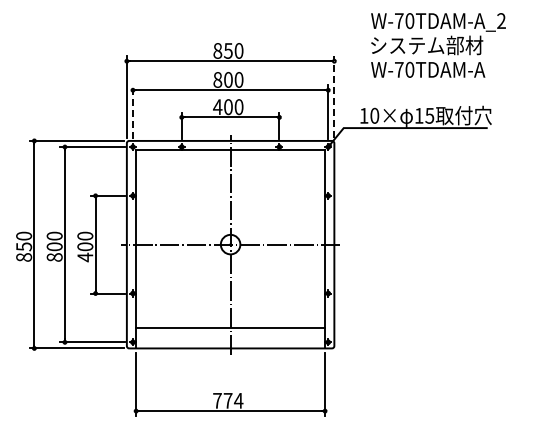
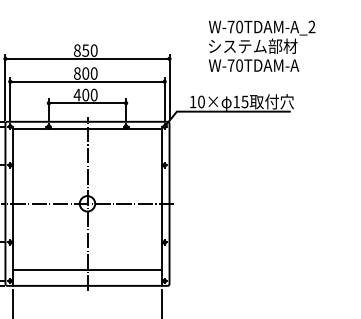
text: (438, 45) -> (262, 46), moved
line: (334, 96) -> (169, 86), dashed -> solid
line: (132, 112) -> (9, 99), dashed -> solid

